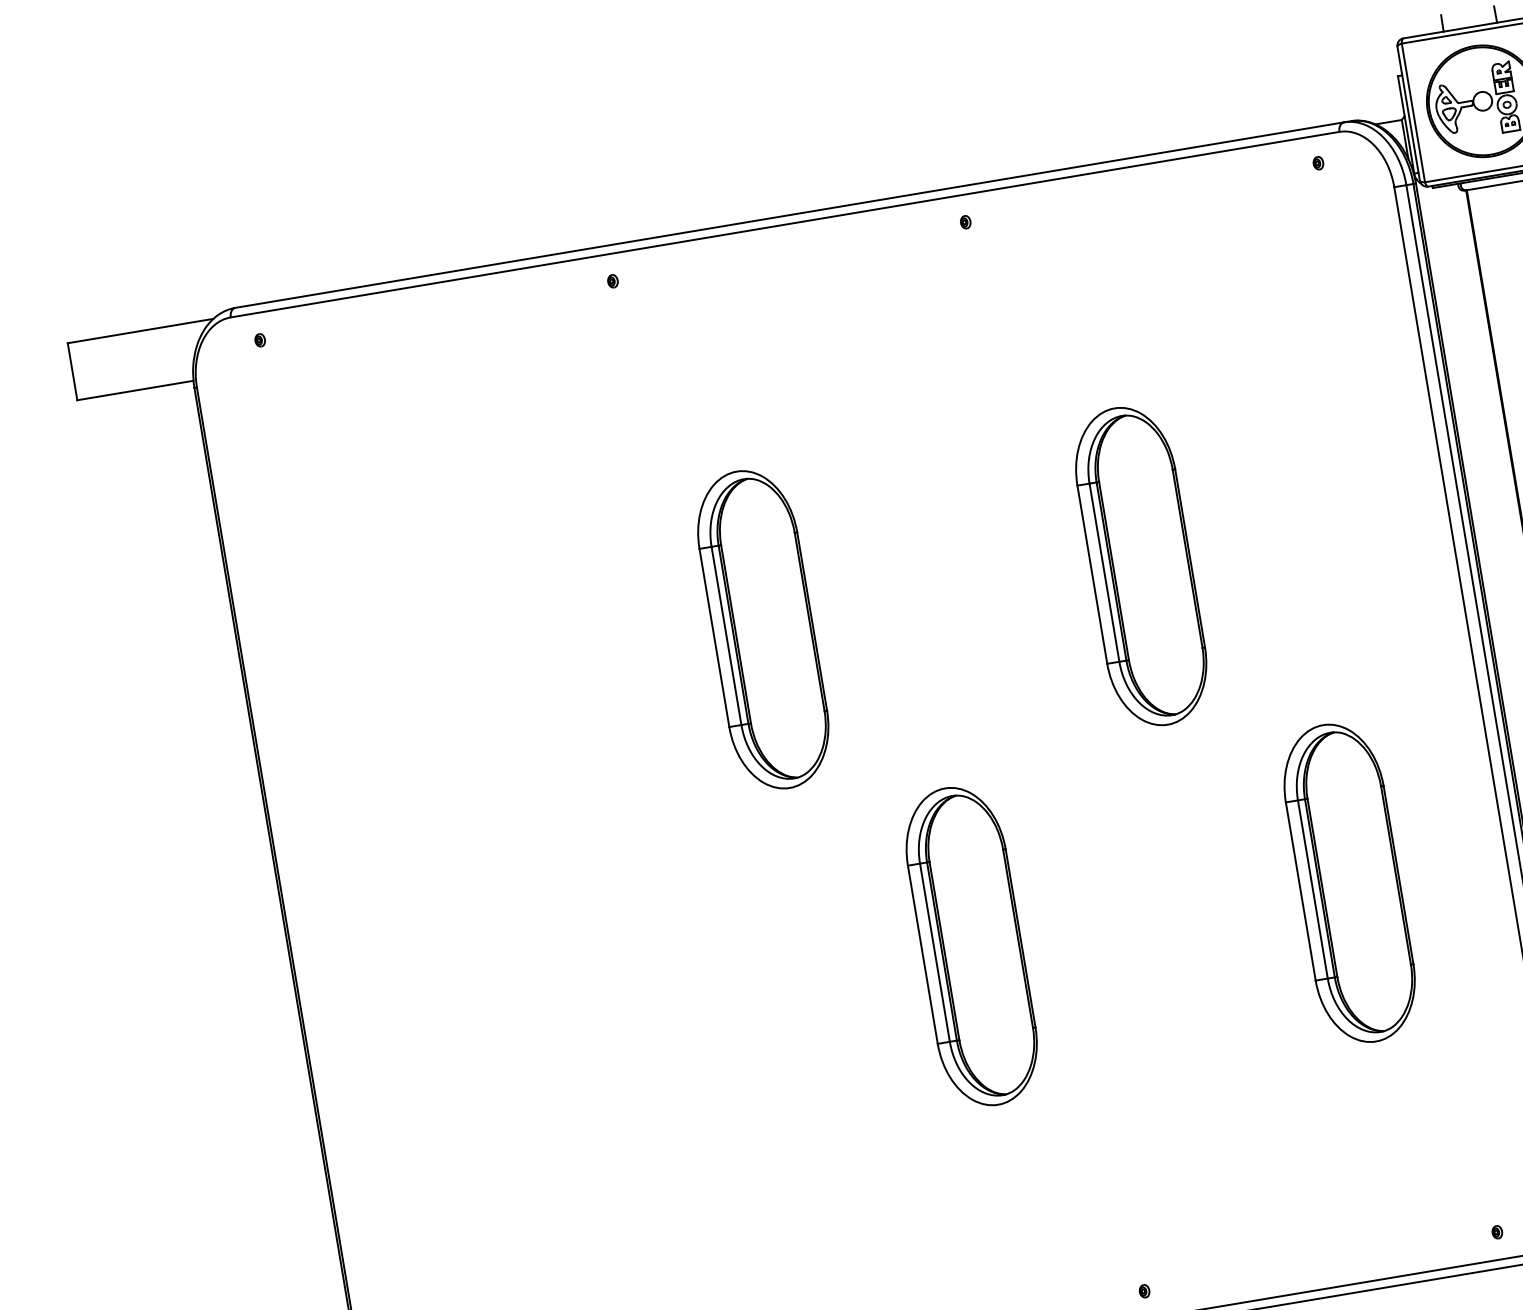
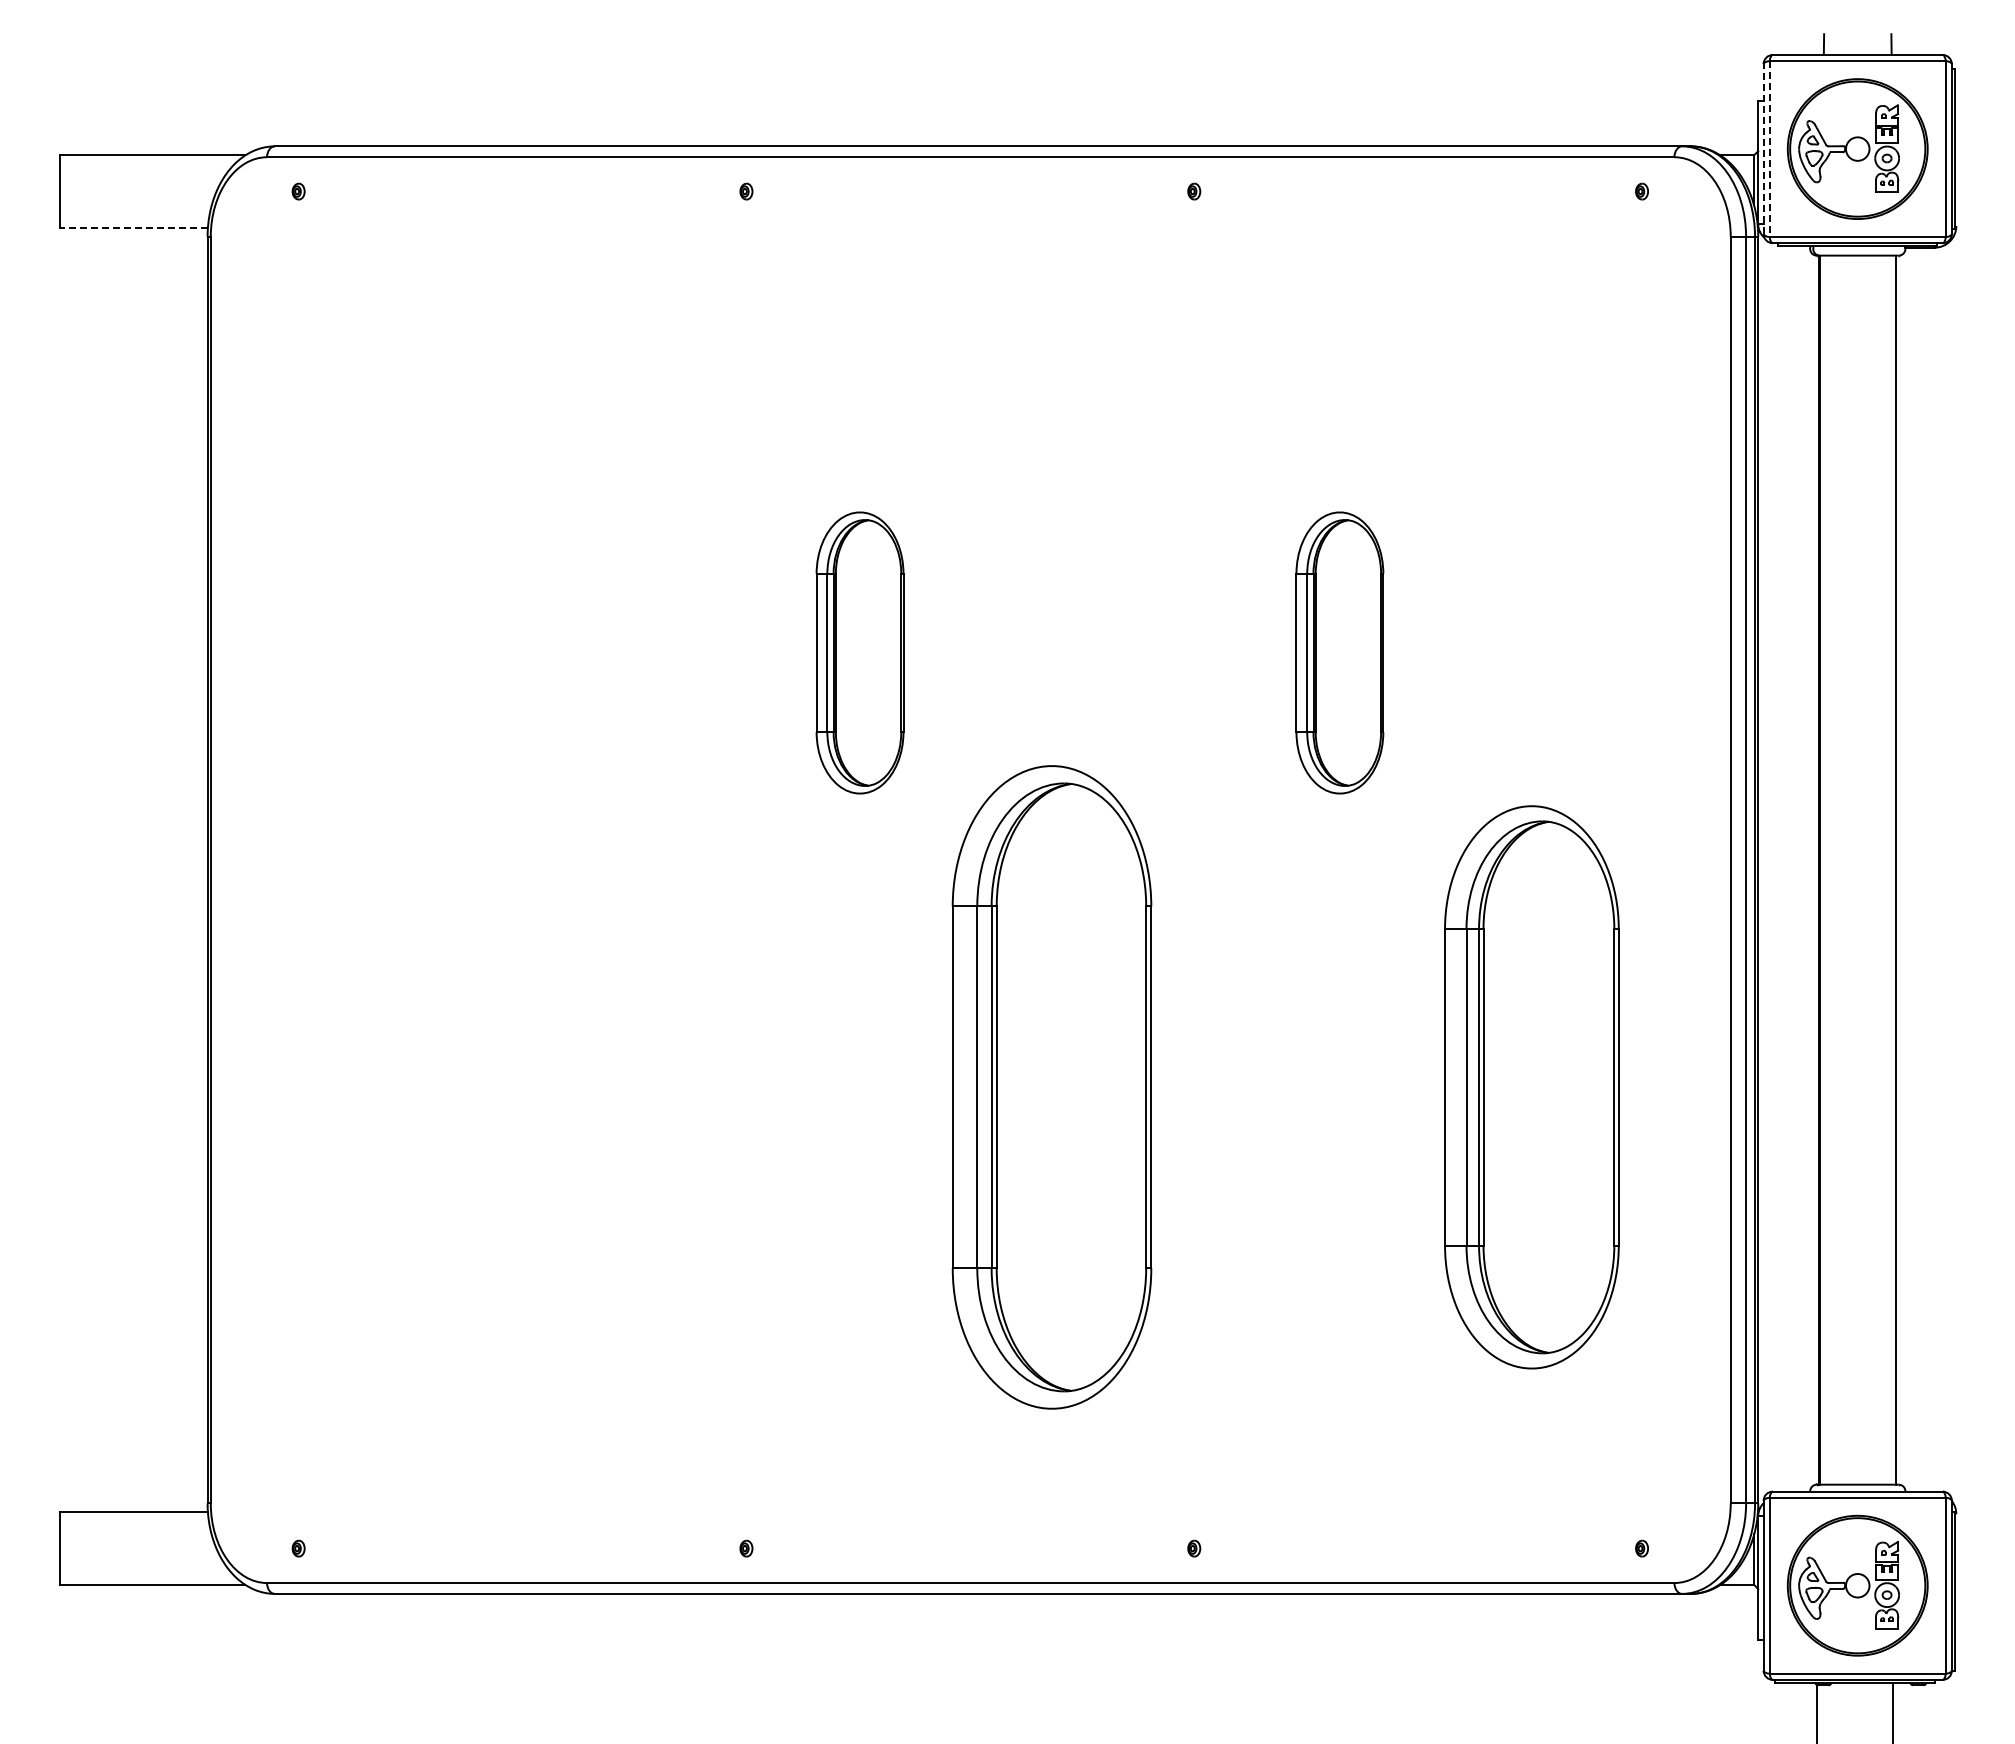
line: (1408, 113) -> (1763, 148), solid -> dashed
line: (1413, 113) -> (1769, 149), solid -> dashed
line: (135, 390) -> (134, 227), solid -> dashed
part: (1140, 566) -> (1339, 652), size x0.7
part: (762, 629) -> (859, 652), size x0.7
part: (1349, 882) -> (1531, 1086), size x1.4
part: (971, 946) -> (1051, 1086), size x1.6

